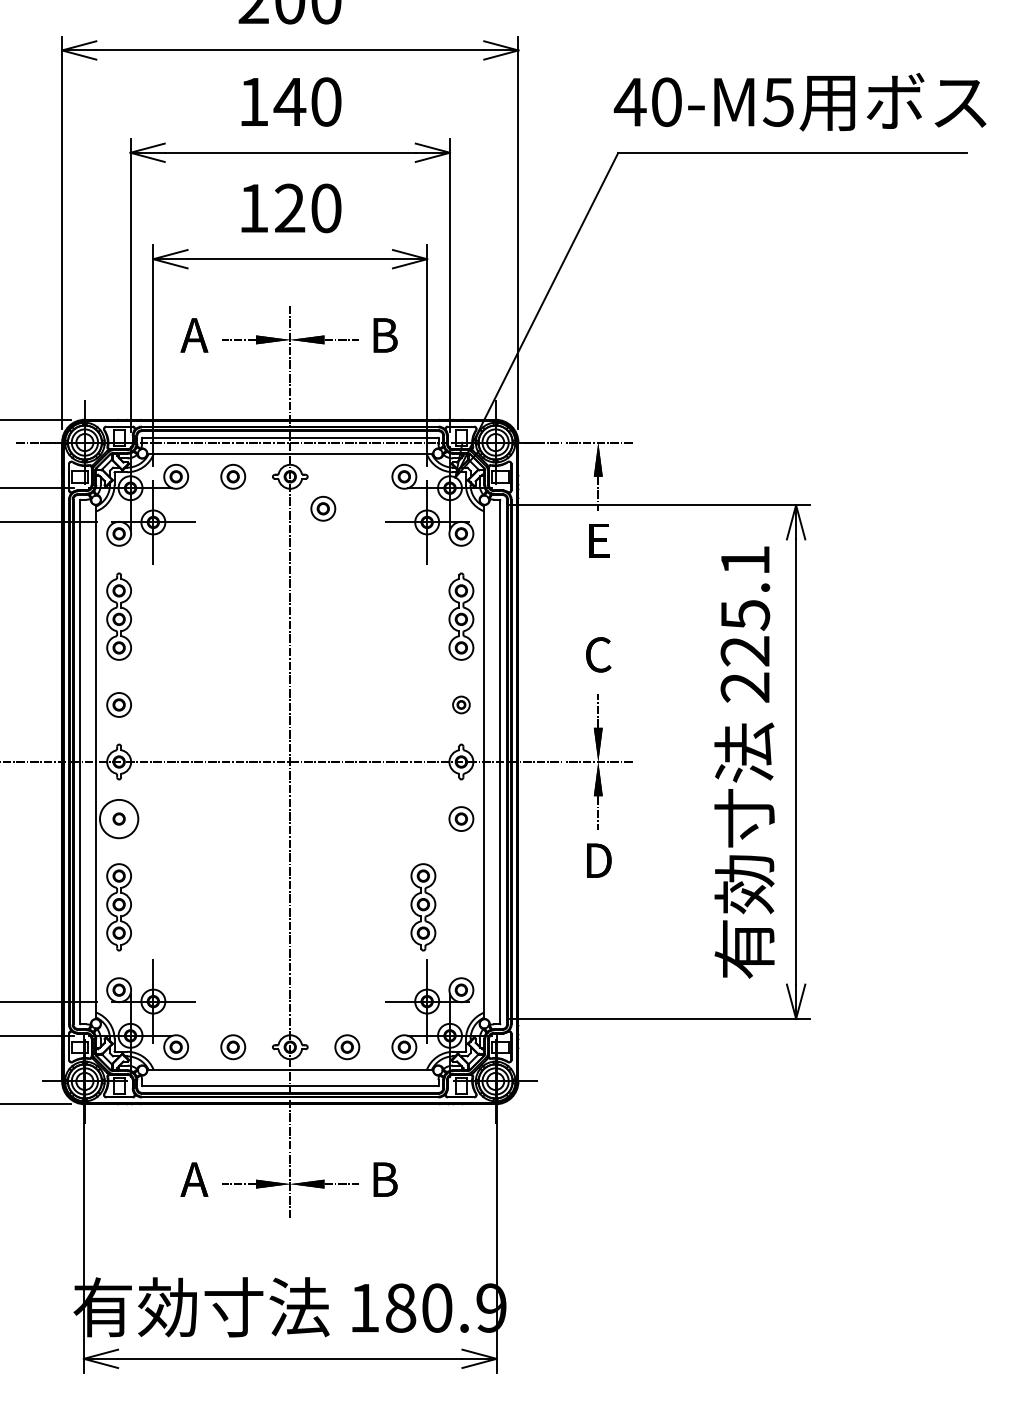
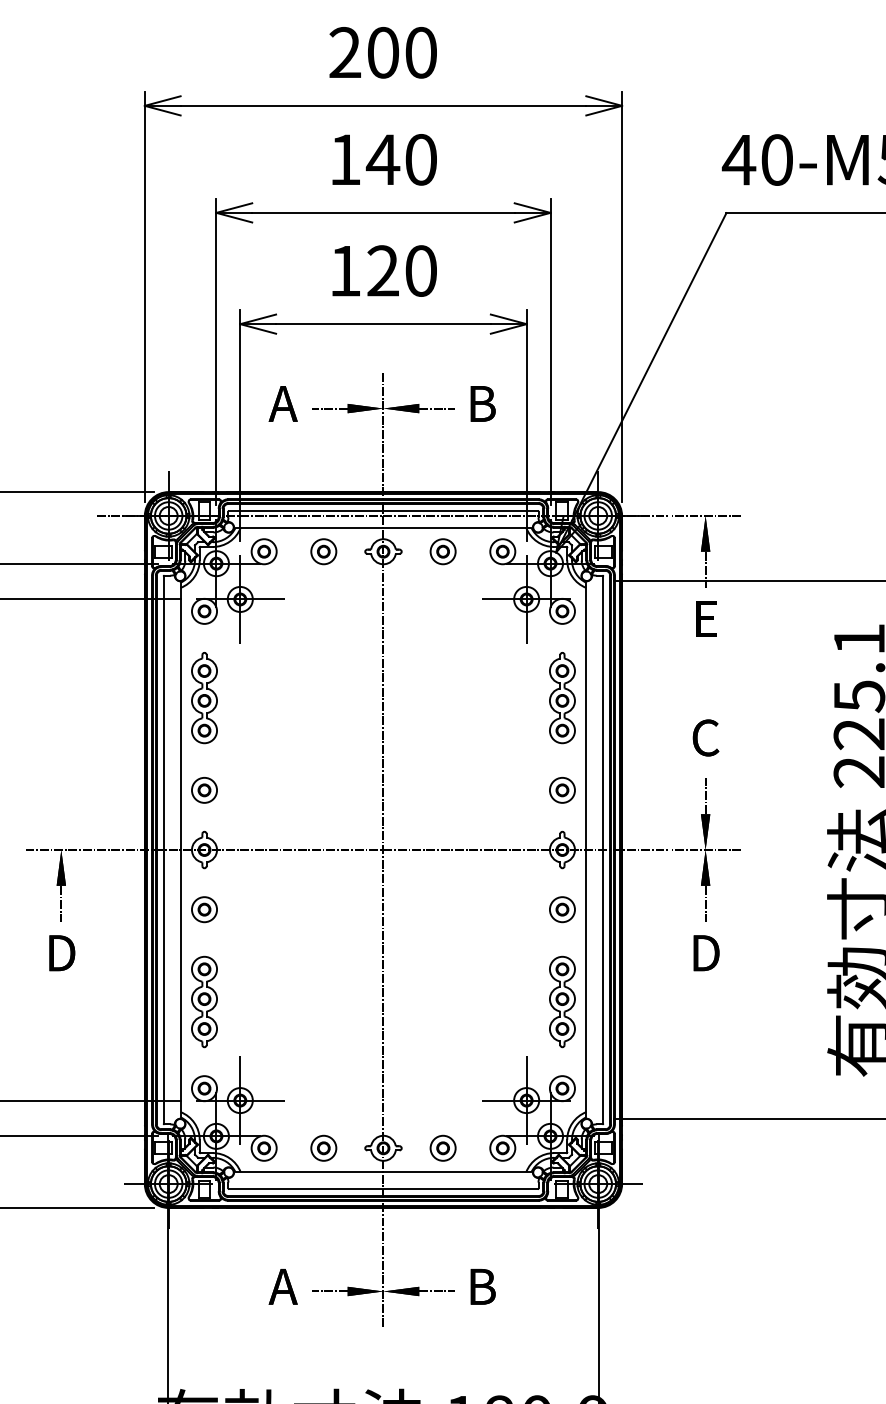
part: (323, 508) -> (443, 551), moved
part: (461, 704) -> (562, 789), size x1.43
circle: (119, 819) -> (204, 910), size x0.62
part: (423, 907) -> (562, 1002), moved

